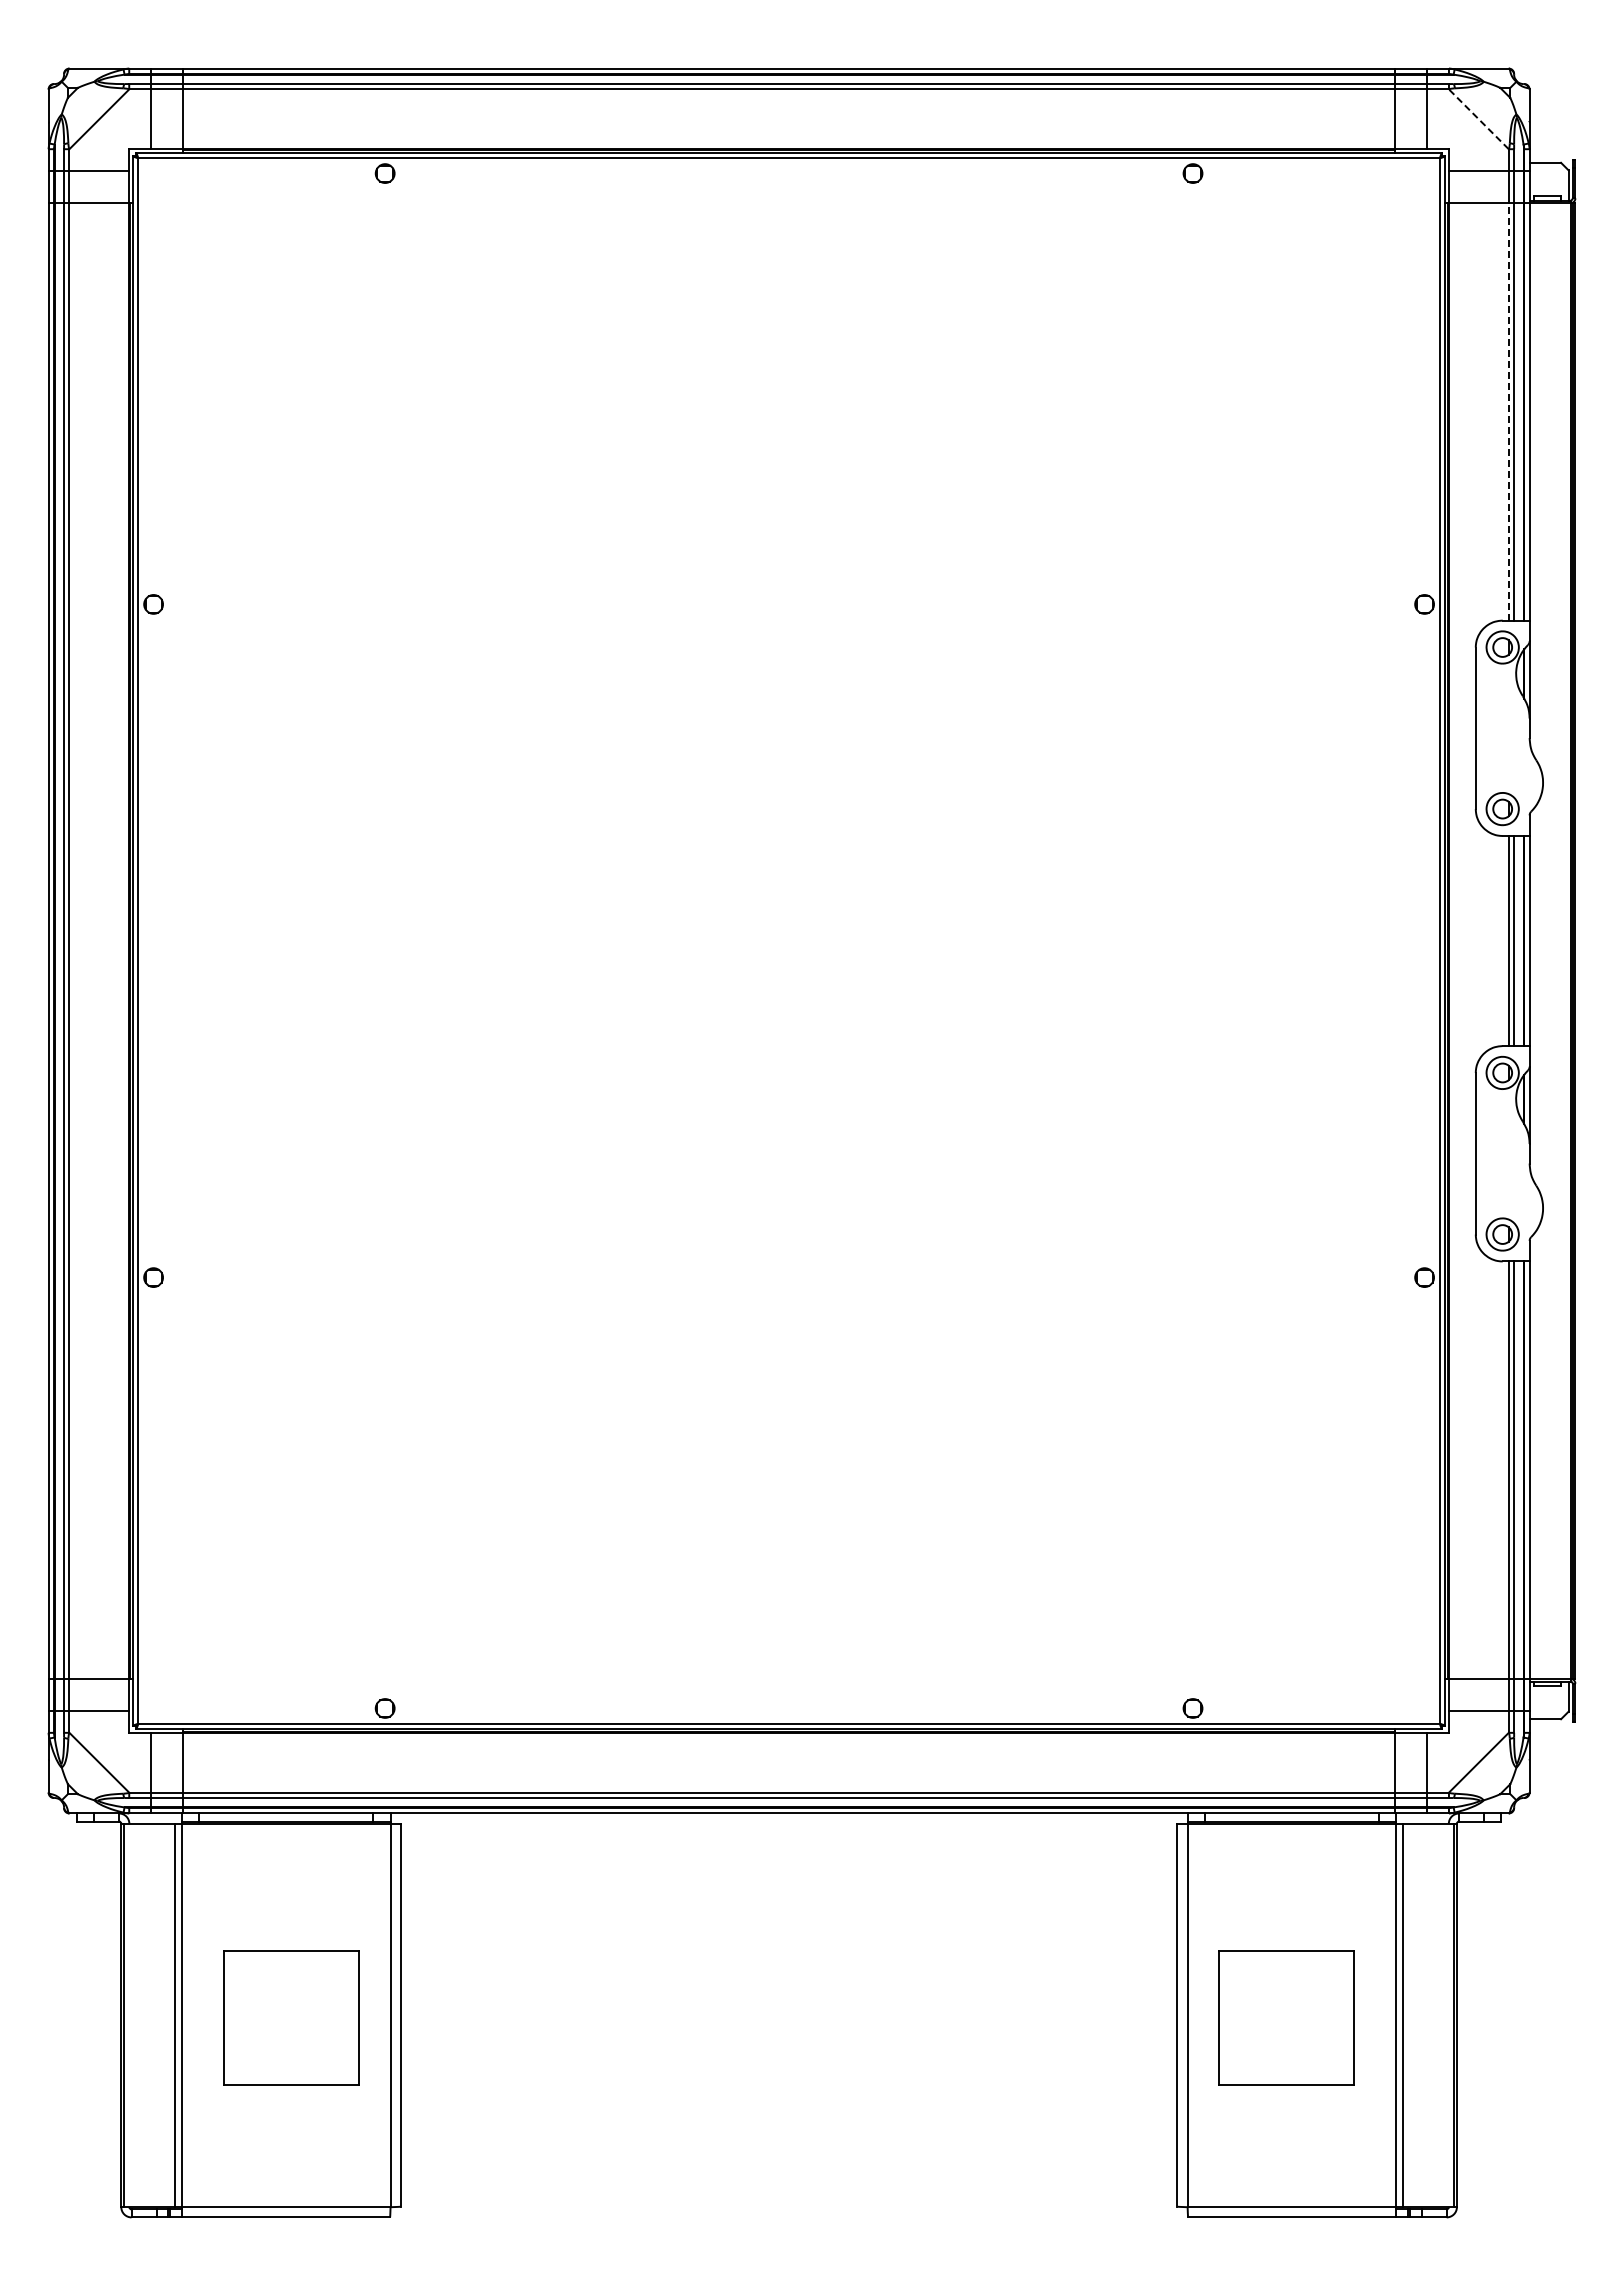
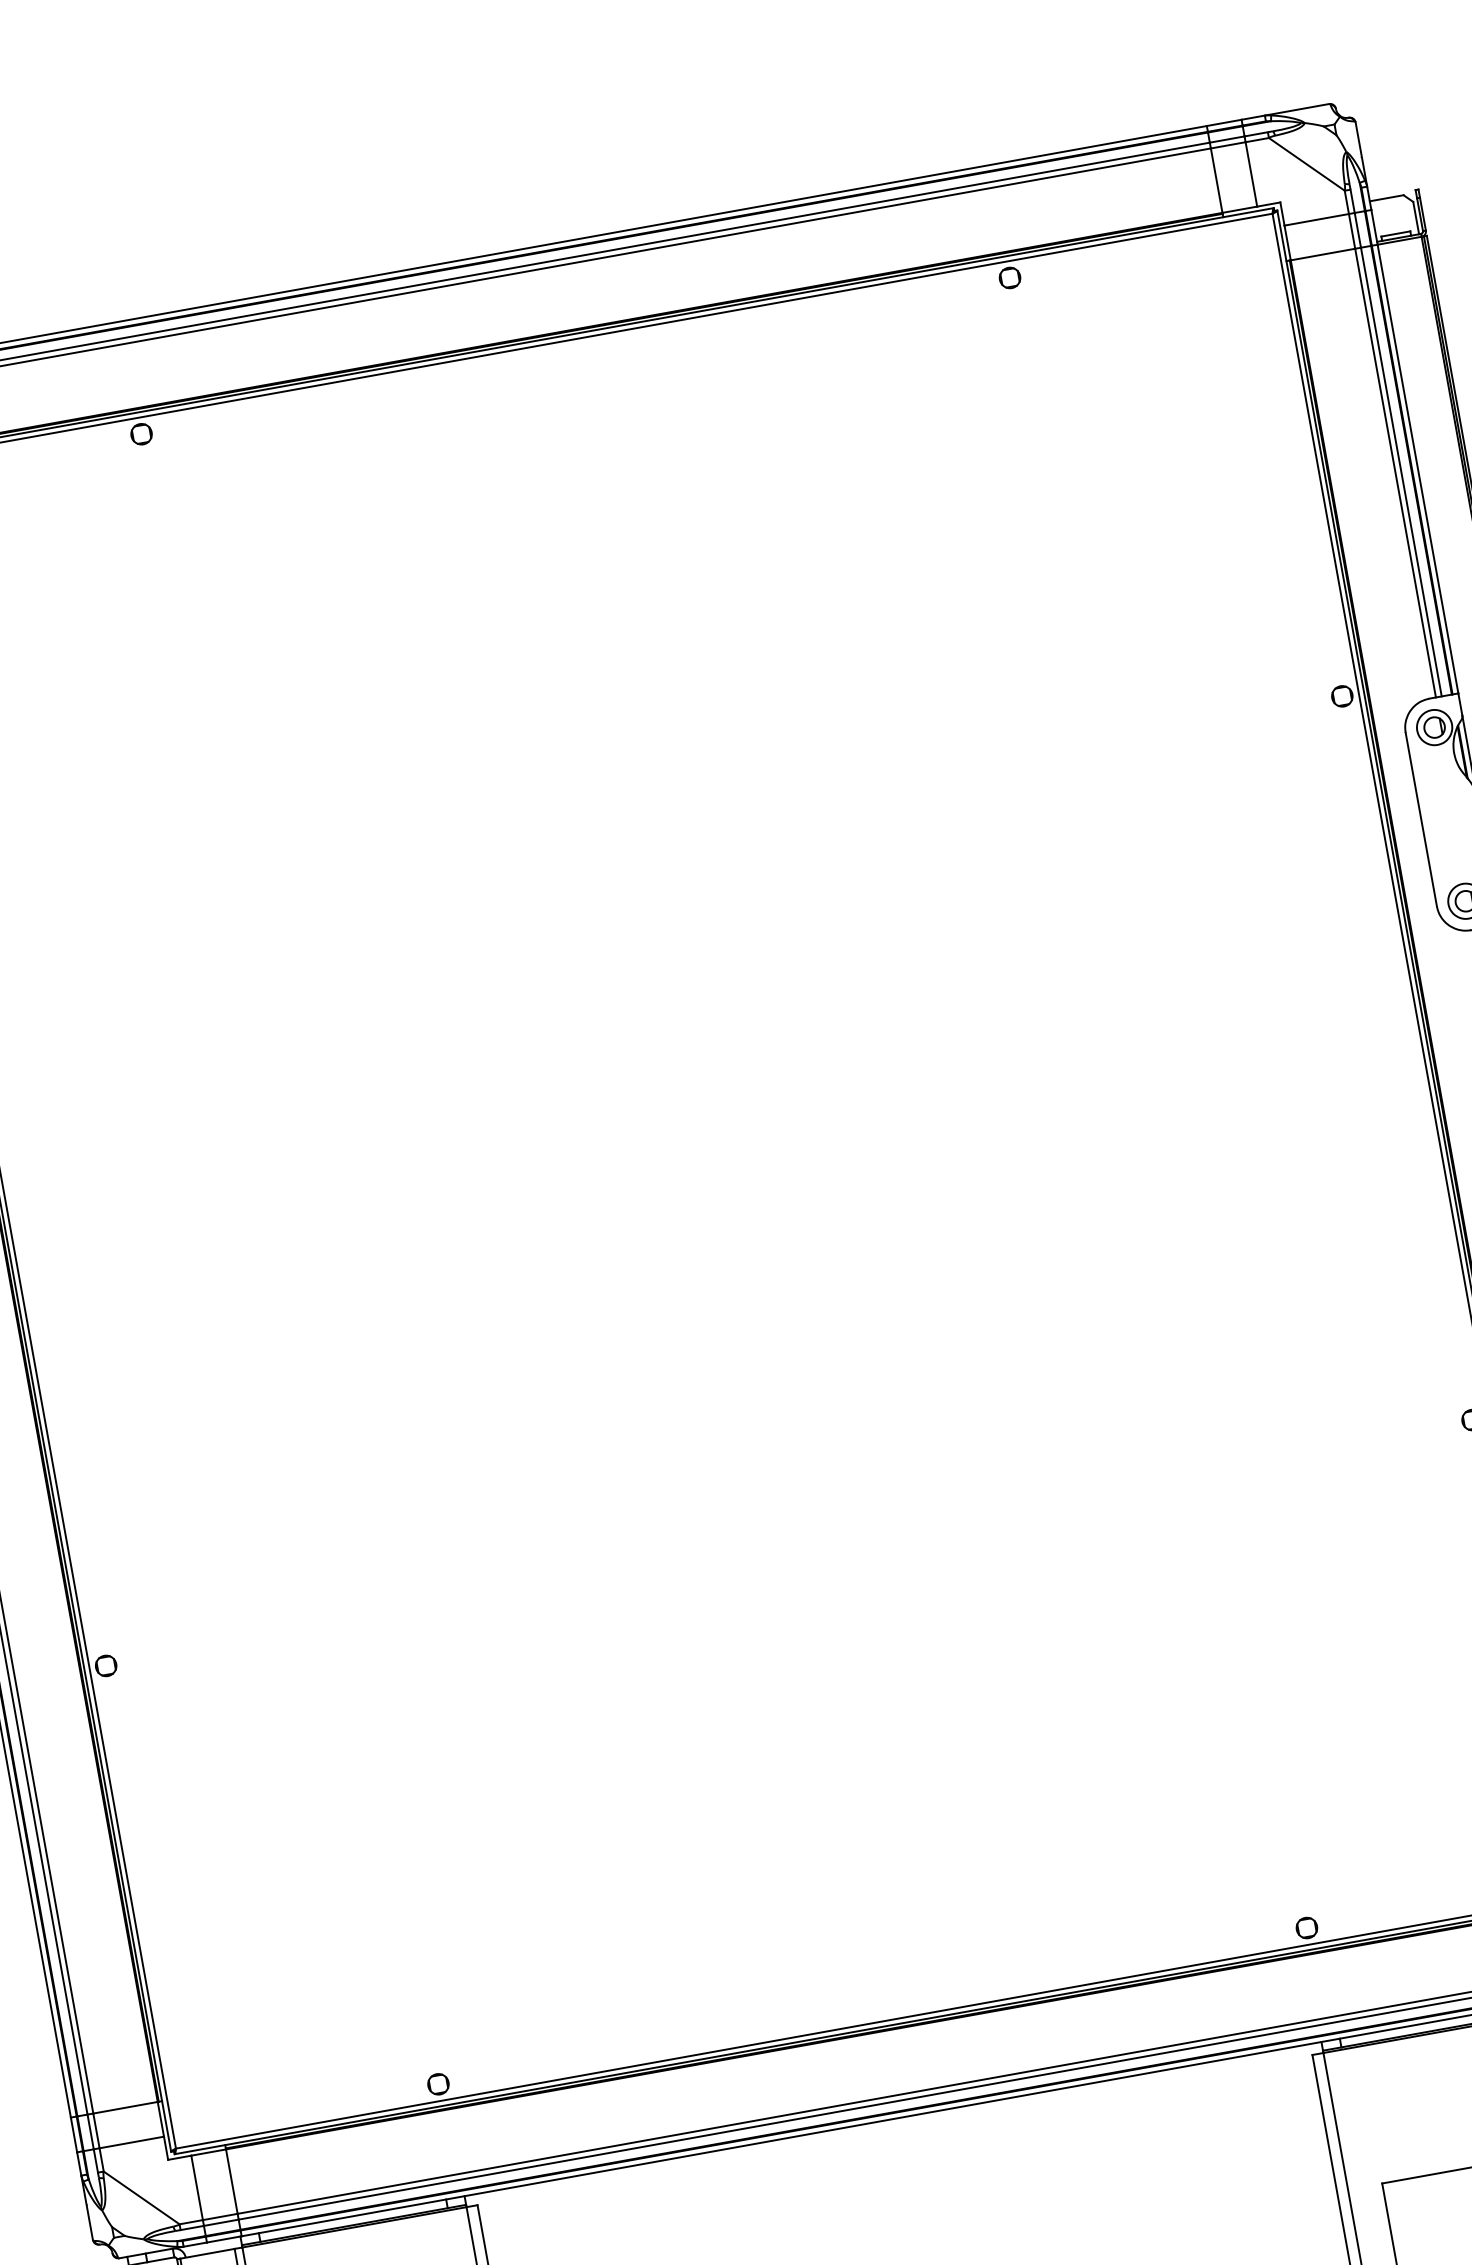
line: (1478, 118) -> (1306, 163), dashed -> solid
line: (1508, 411) -> (1395, 472), dashed -> solid

